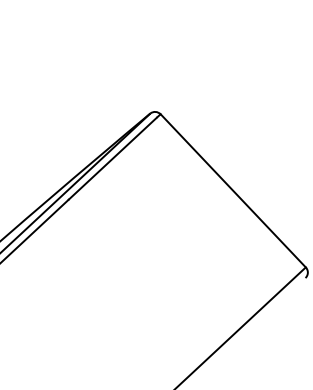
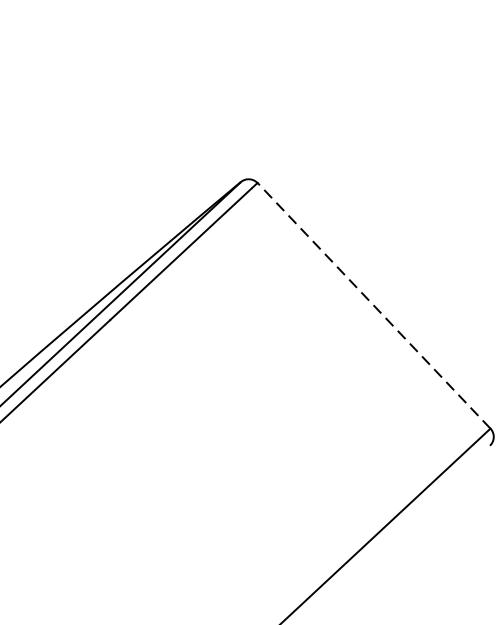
line: (233, 190) -> (374, 305), solid -> dashed

